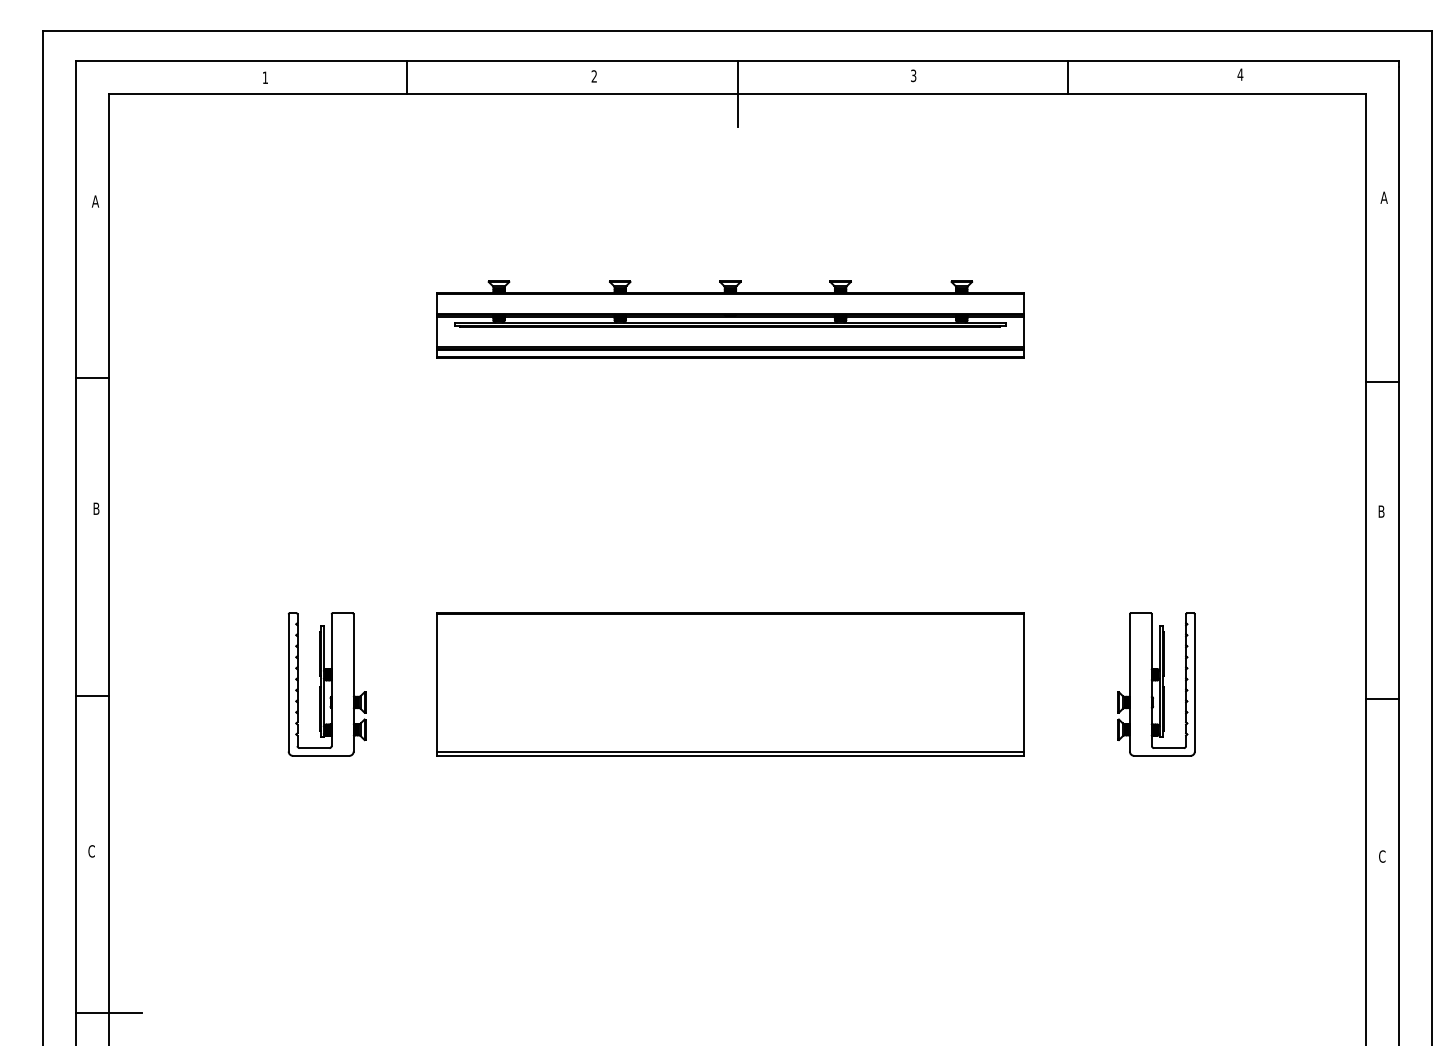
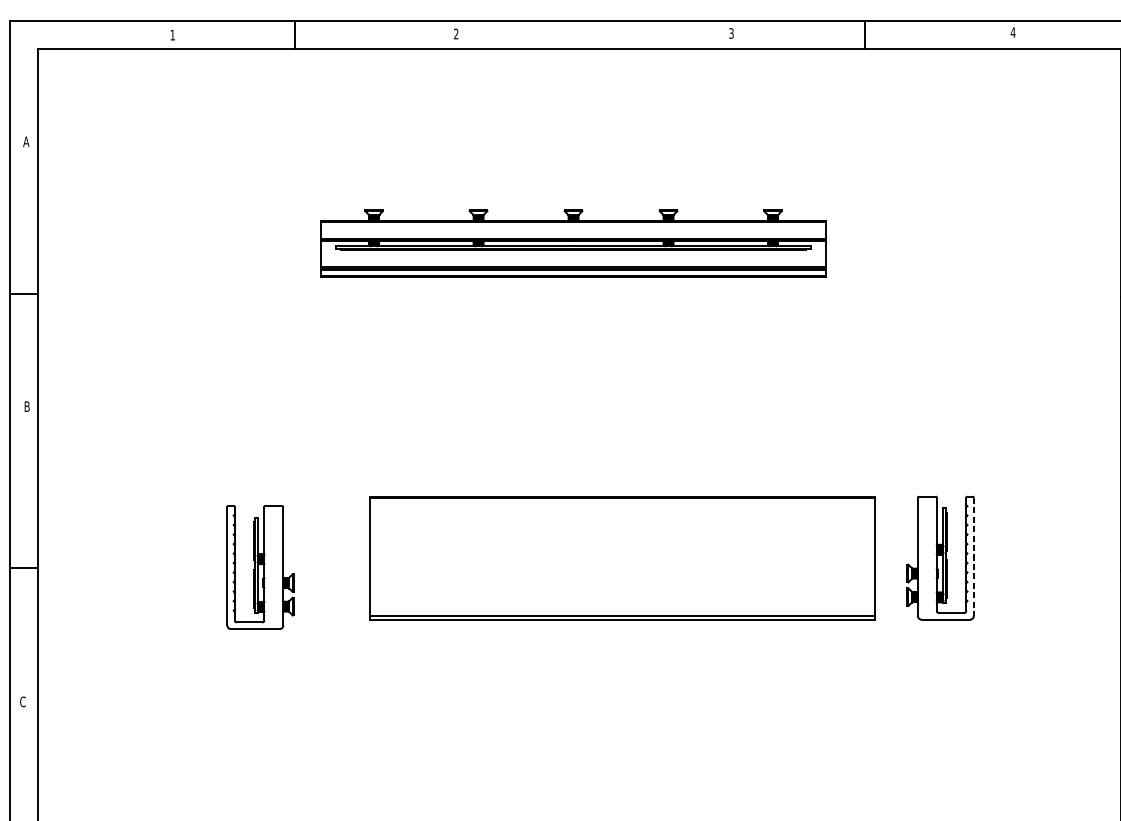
line: (737, 94) -> (579, 49), removed
line: (1194, 682) -> (973, 556), solid -> dashed
part: (326, 684) -> (259, 567), moved
part: (730, 684) -> (622, 558), moved

